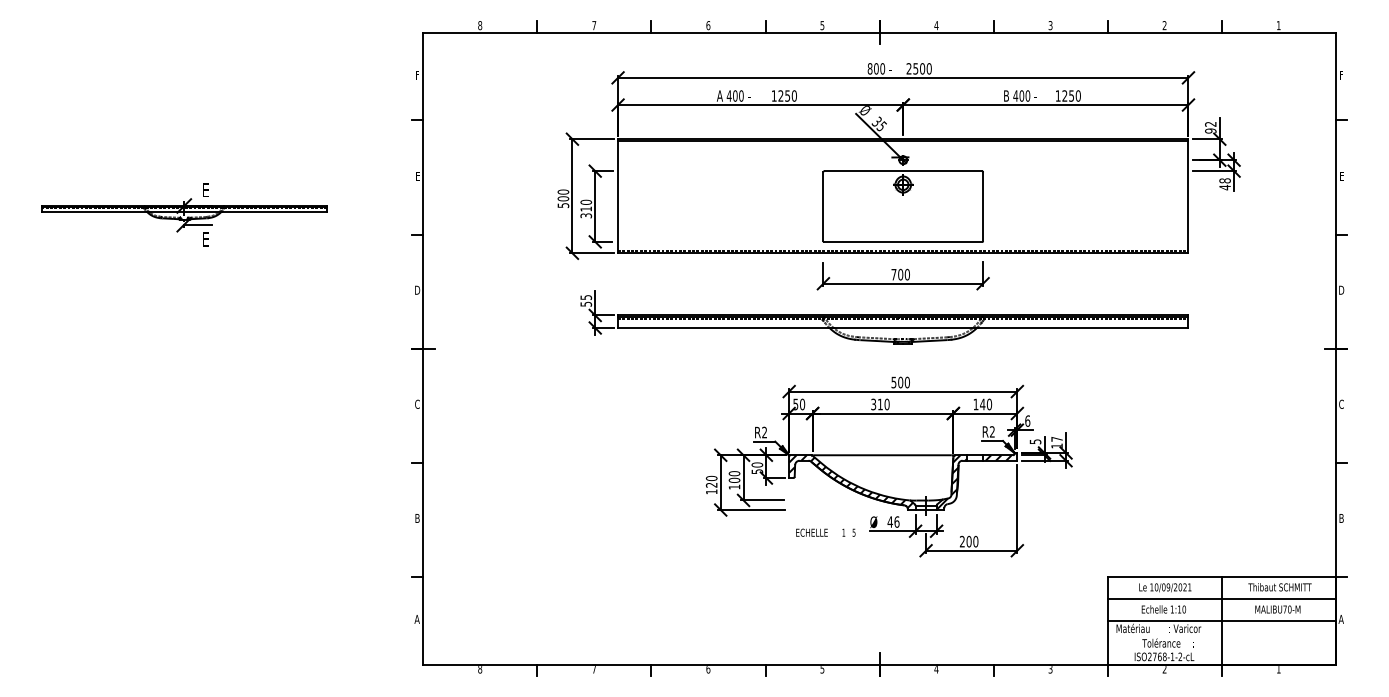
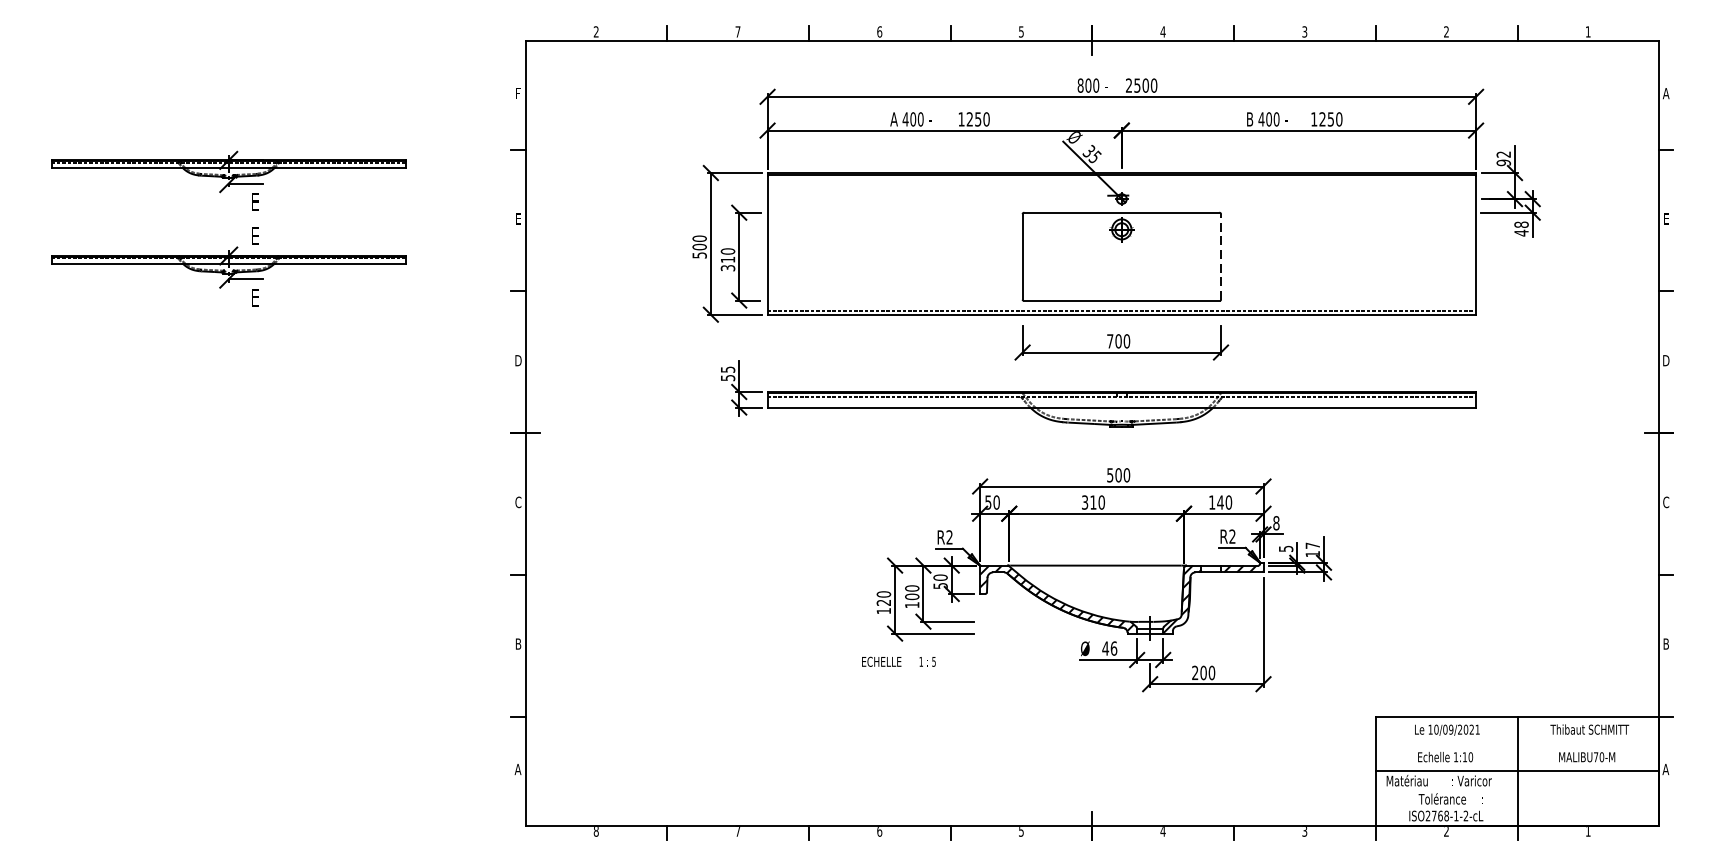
text: (480, 25) -> (596, 31), 8 -> 2
text: (1341, 74) -> (1666, 92), F -> A
part: (184, 145) -> (229, 180), added
line: (983, 206) -> (1221, 256), solid -> dashed
text: (1027, 420) -> (1276, 522), 6 -> 8
text: (825, 532) -> (898, 661), moved
line: (1221, 598) -> (1517, 743), removed

